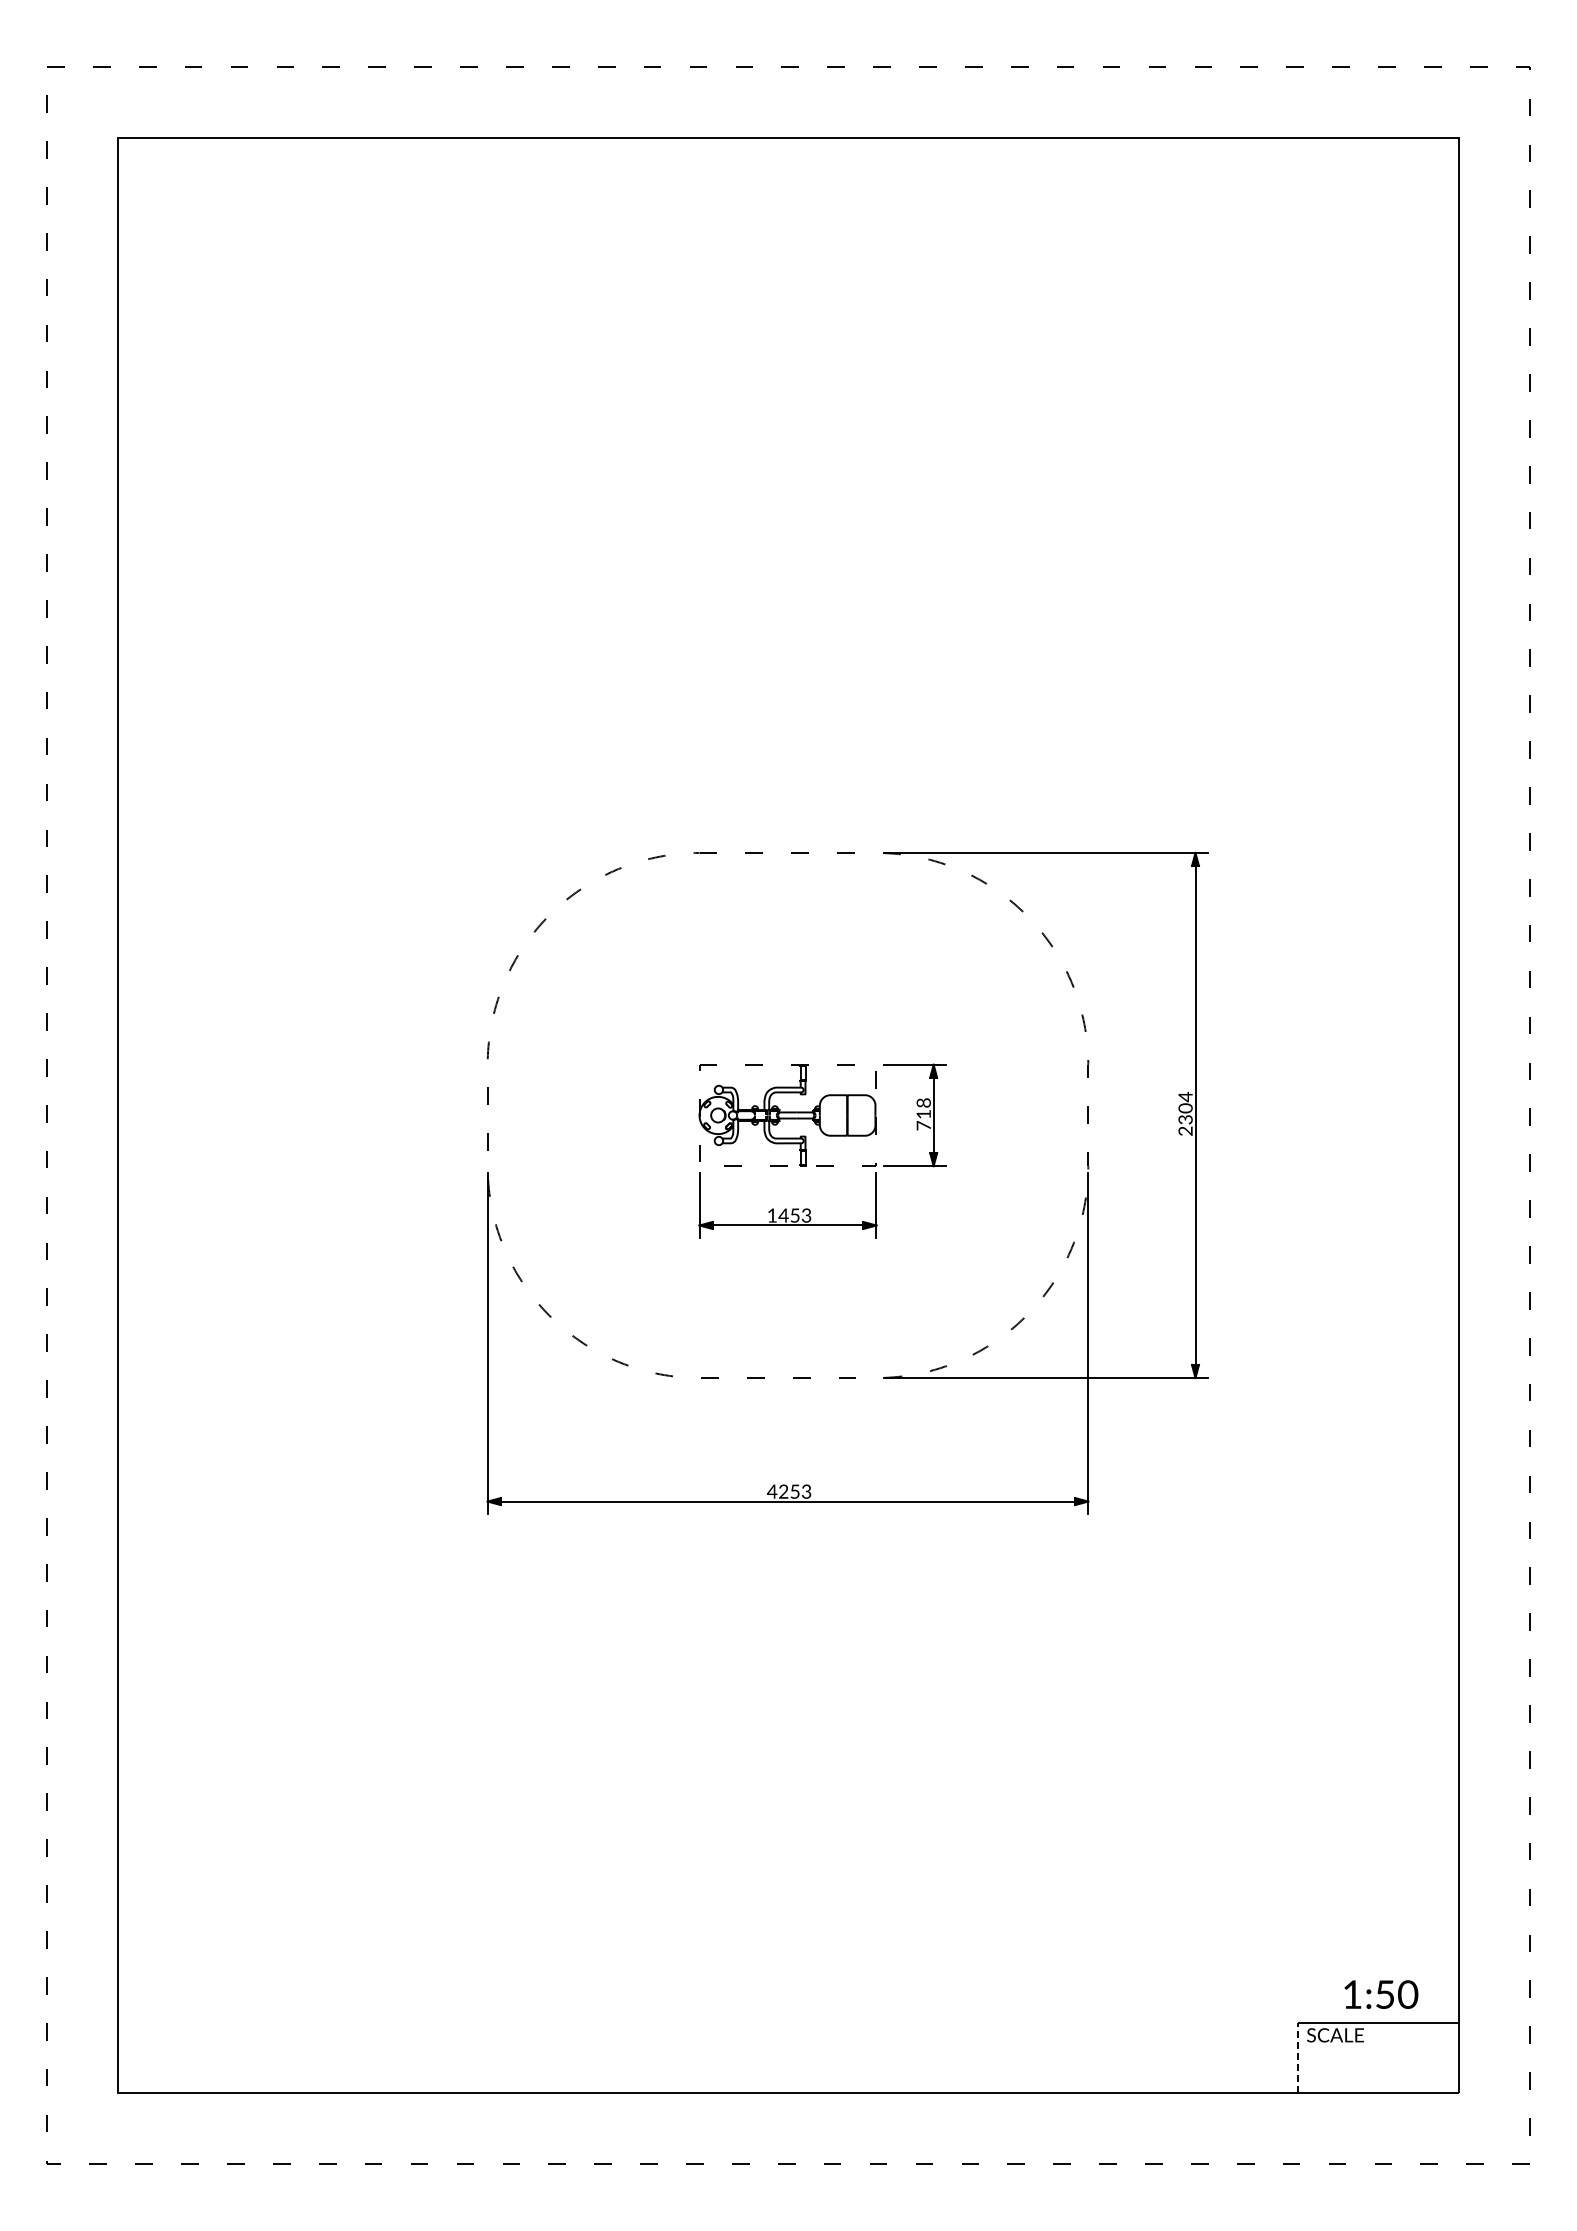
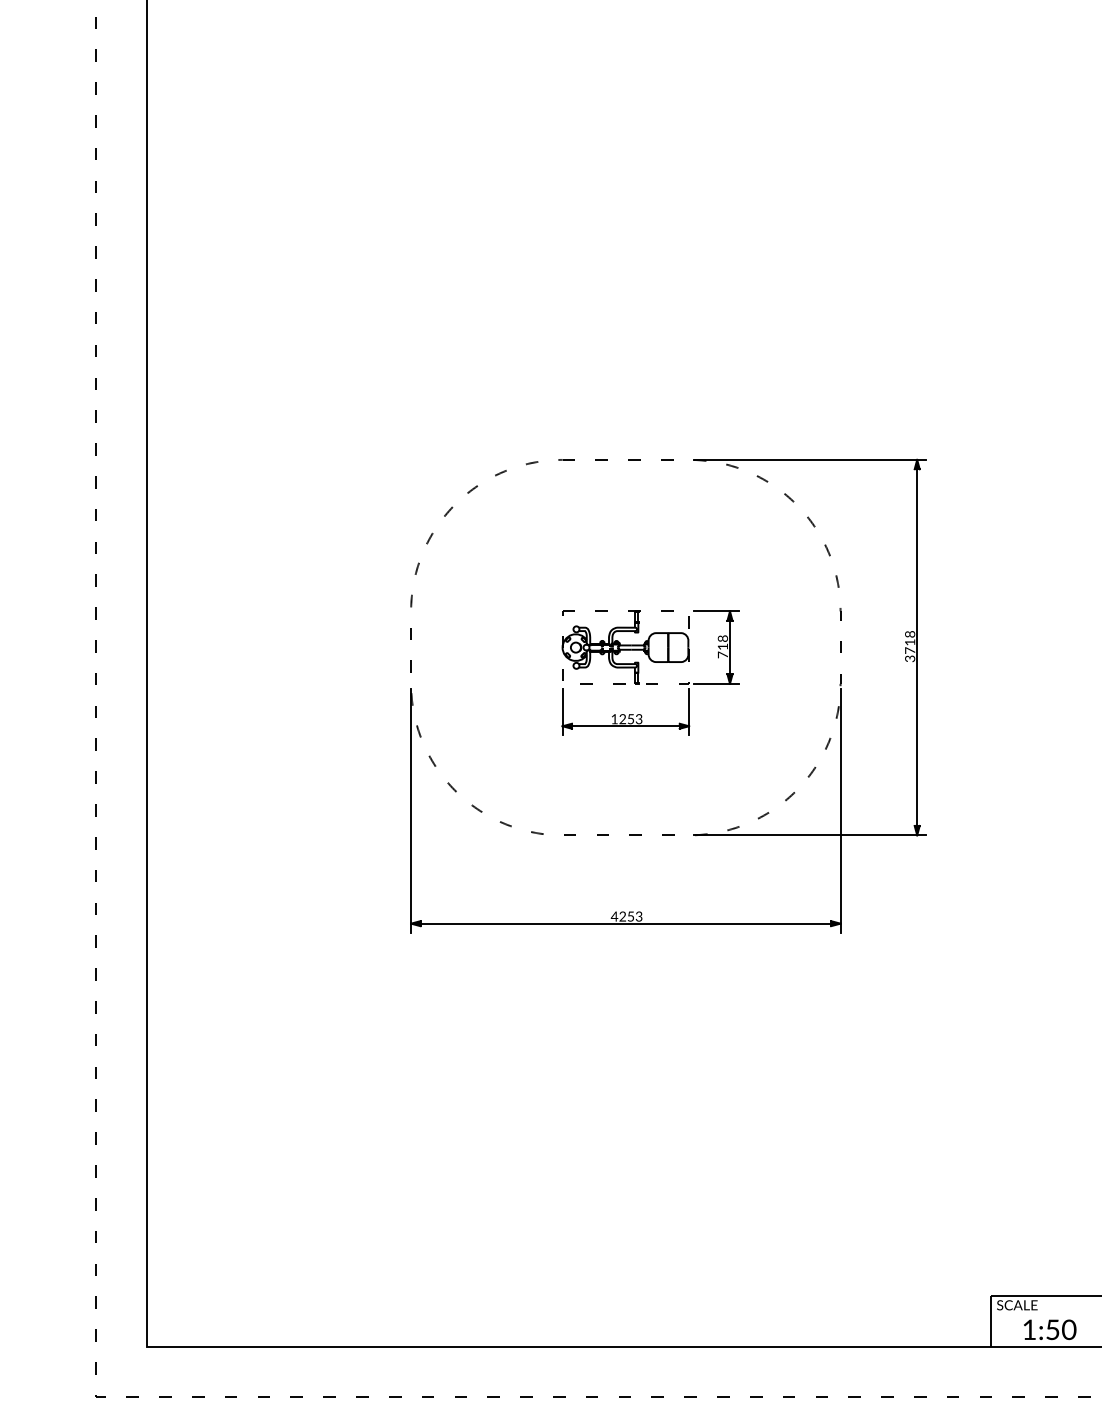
text: (1185, 1113) -> (910, 646), 2304 -> 3718
text: (783, 1215) -> (622, 719), 1453 -> 1253
text: (1381, 1994) -> (1050, 1329), moved
line: (1298, 2057) -> (990, 1321), dashed -> solid

